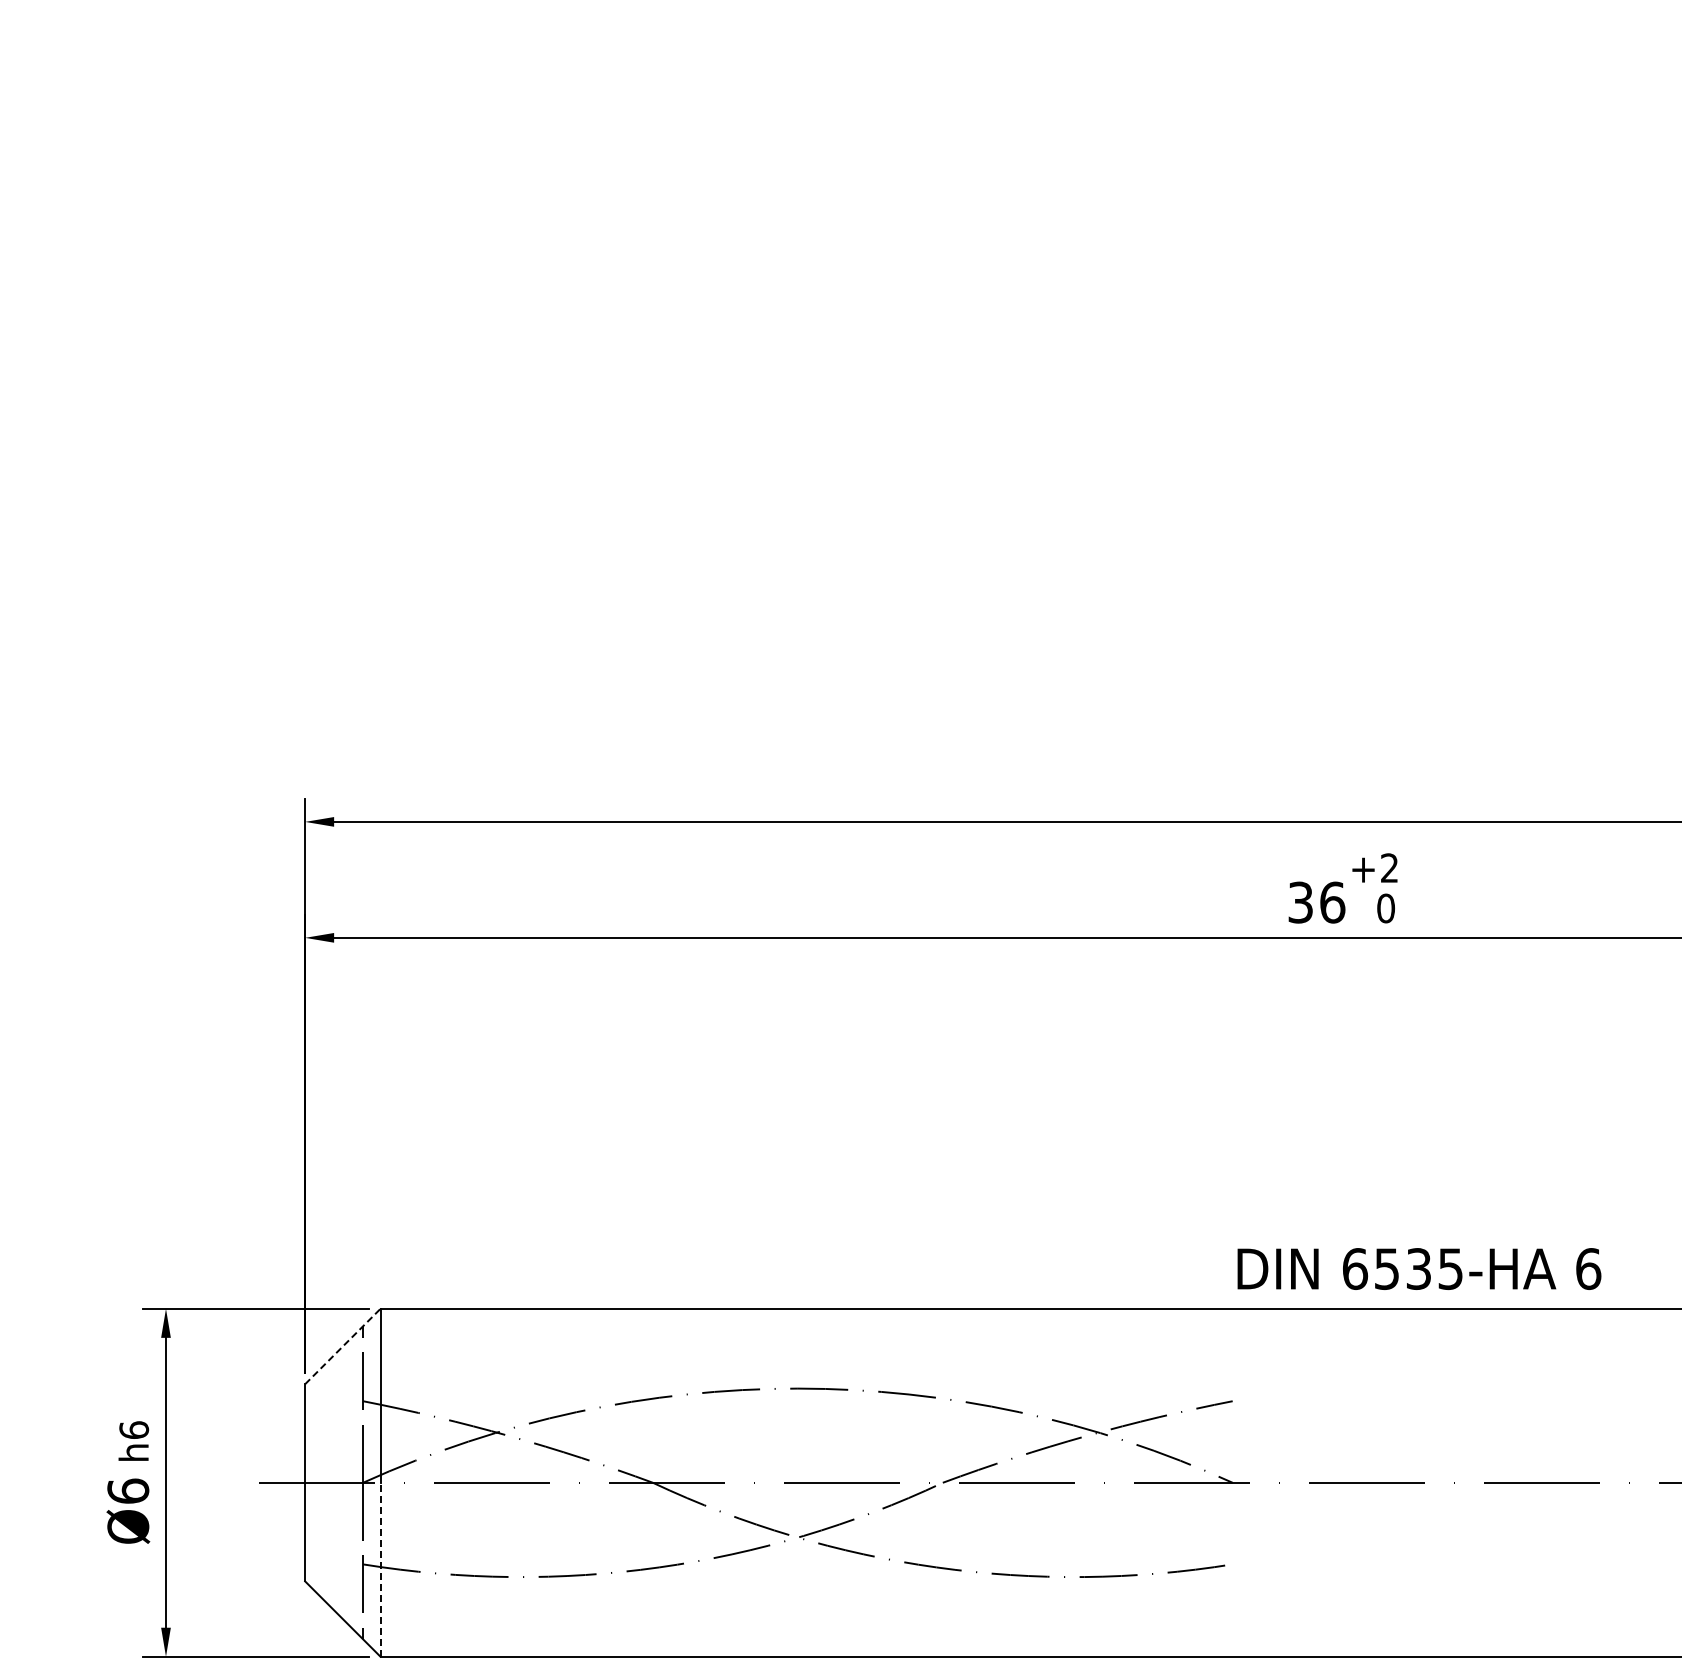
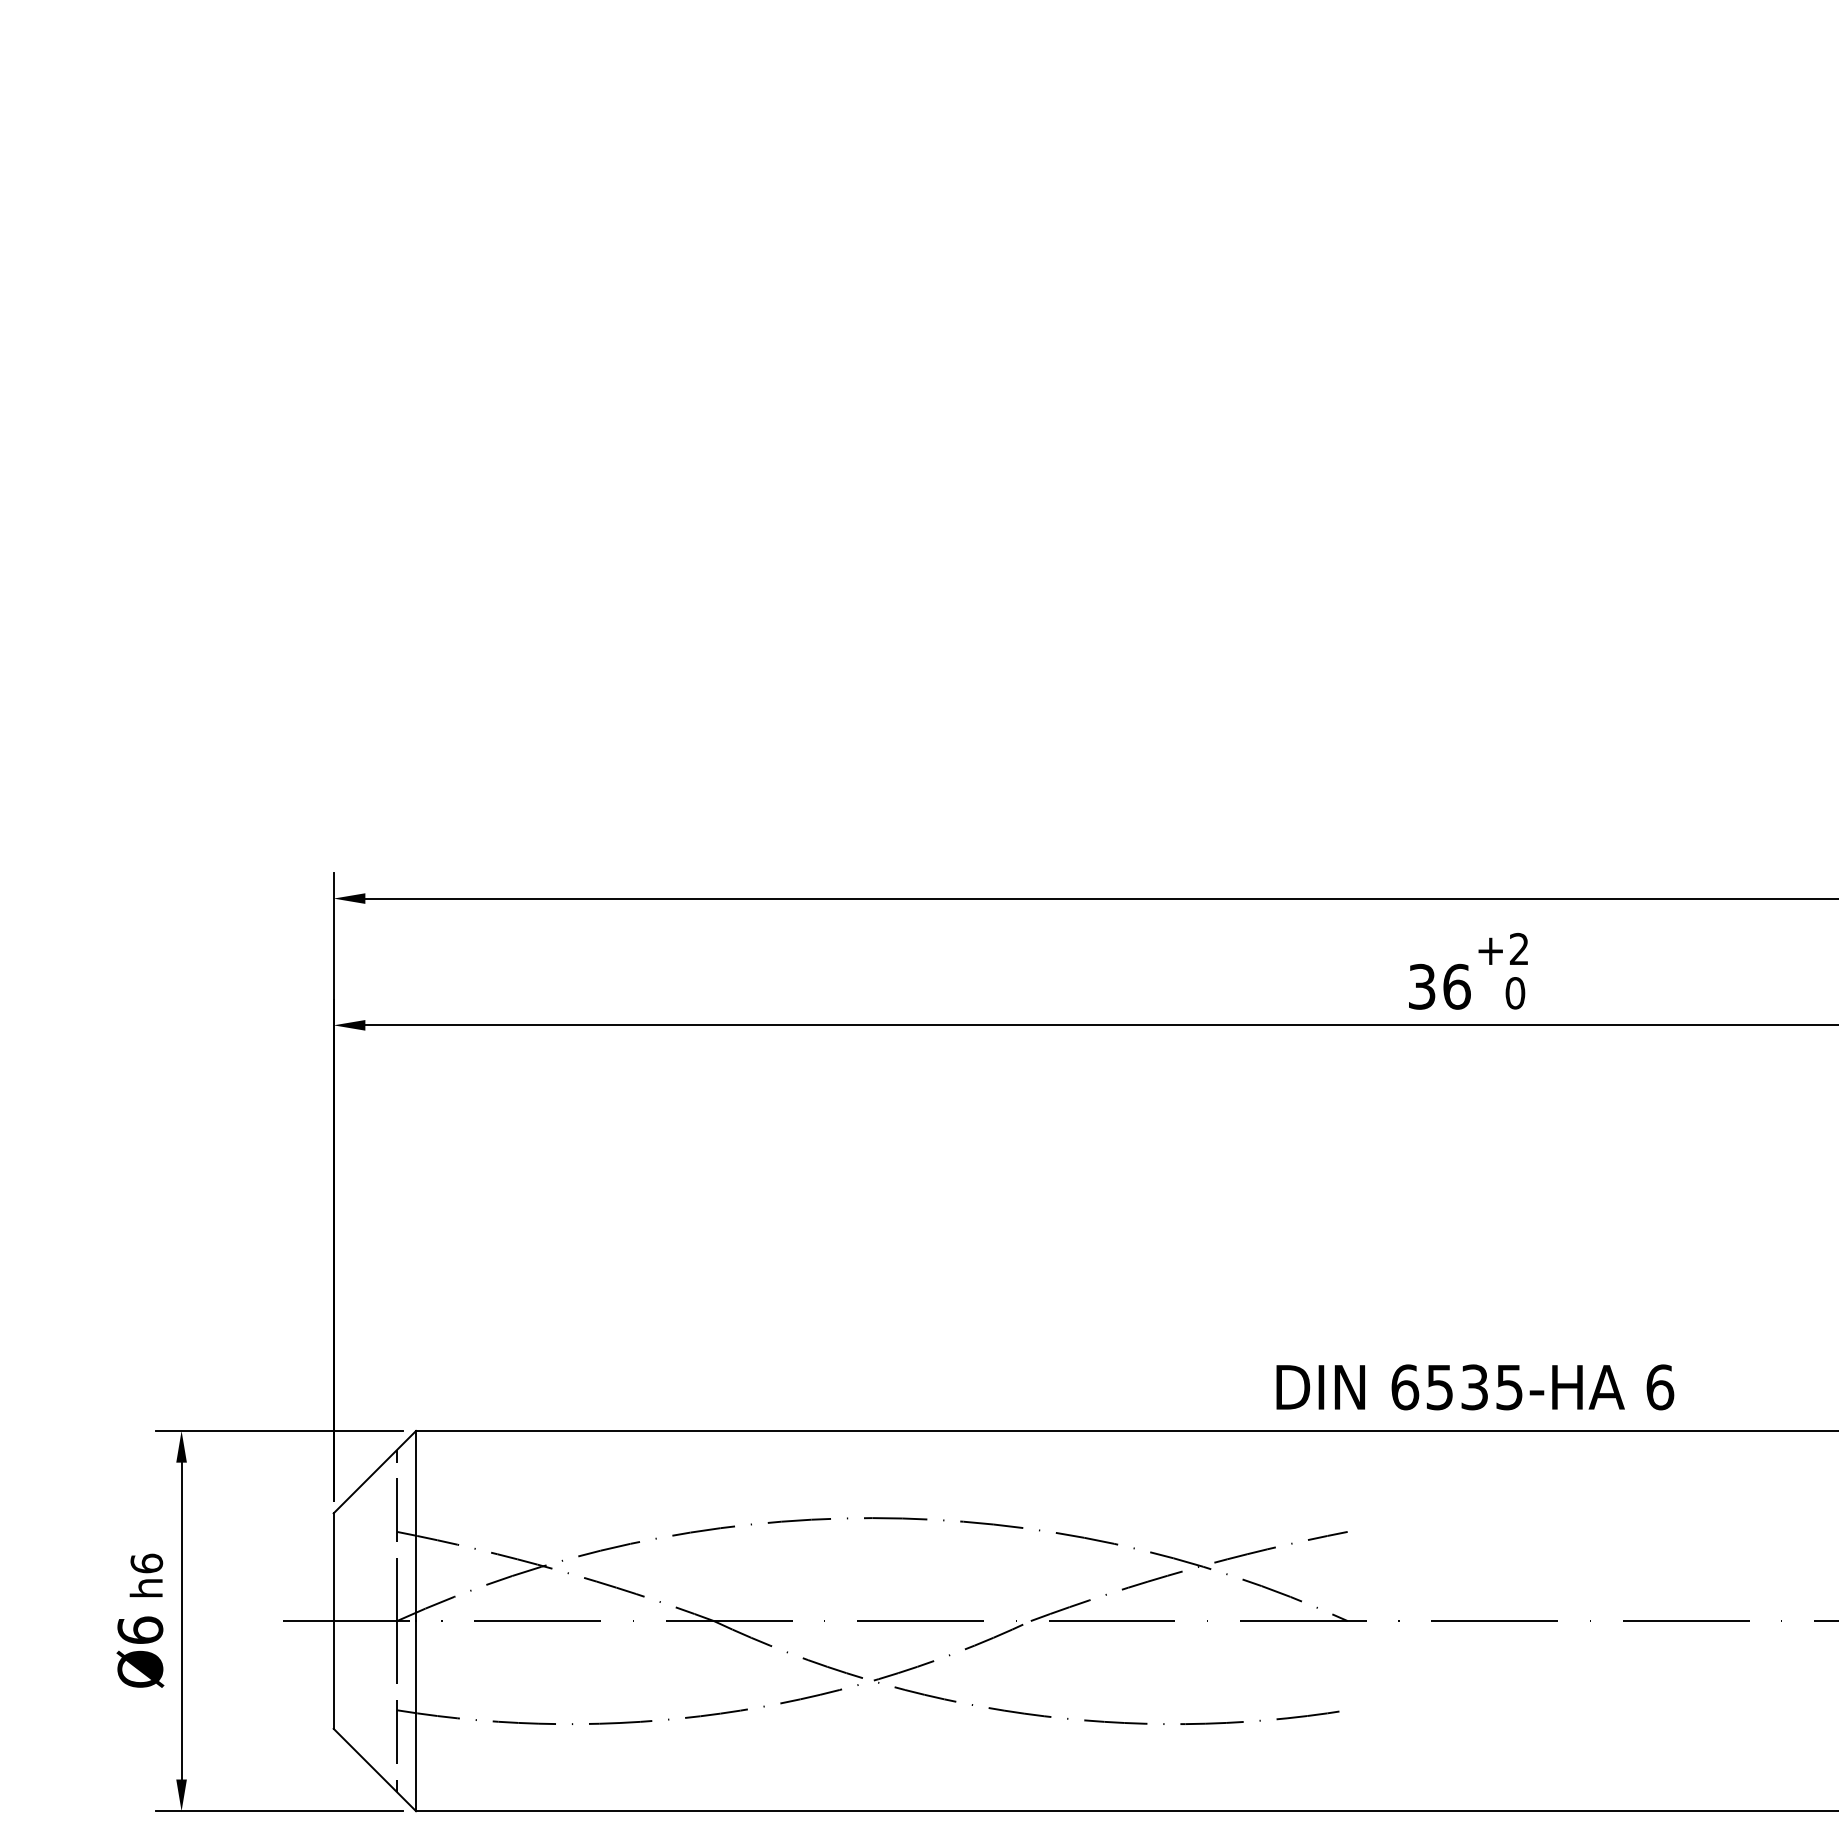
text: (1419, 1268) -> (1475, 1386), moved
line: (343, 1346) -> (375, 1472), dashed -> solid
line: (380, 1569) -> (416, 1715), dashed -> solid

